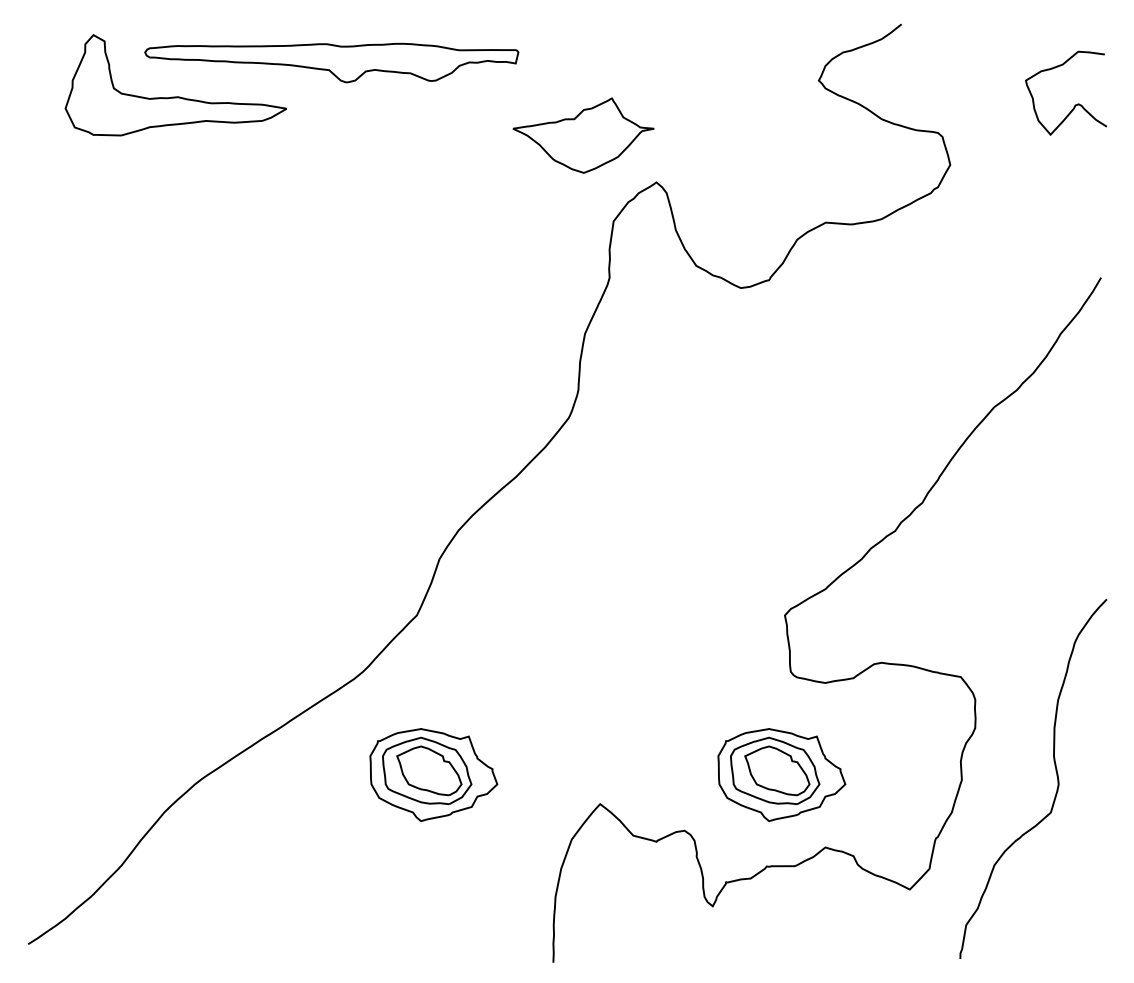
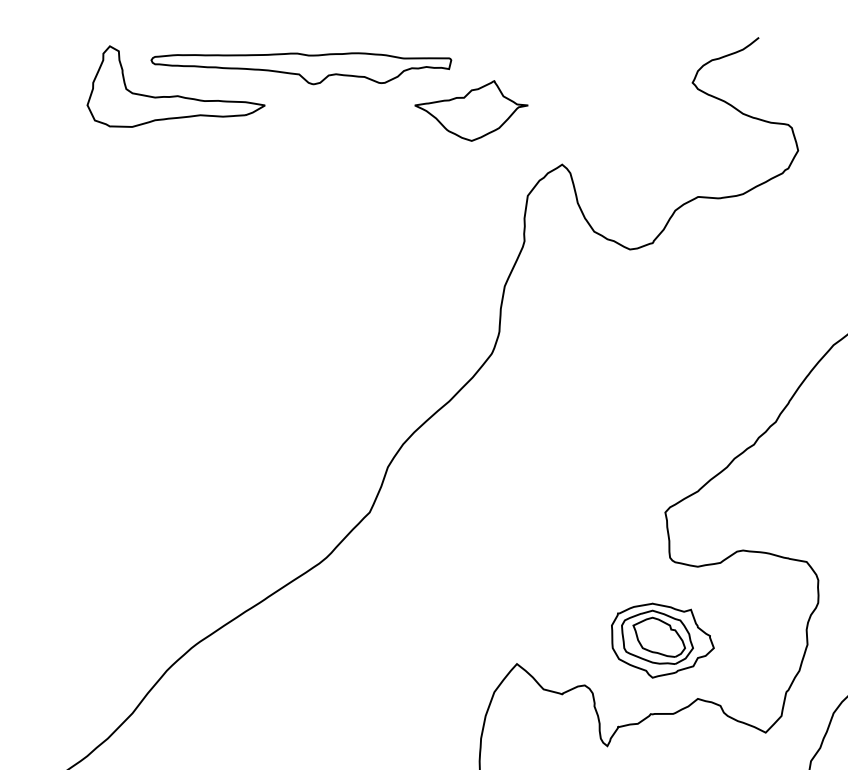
part: (583, 135) -> (471, 110), moved
part: (433, 774) -> (383, 640), removed

